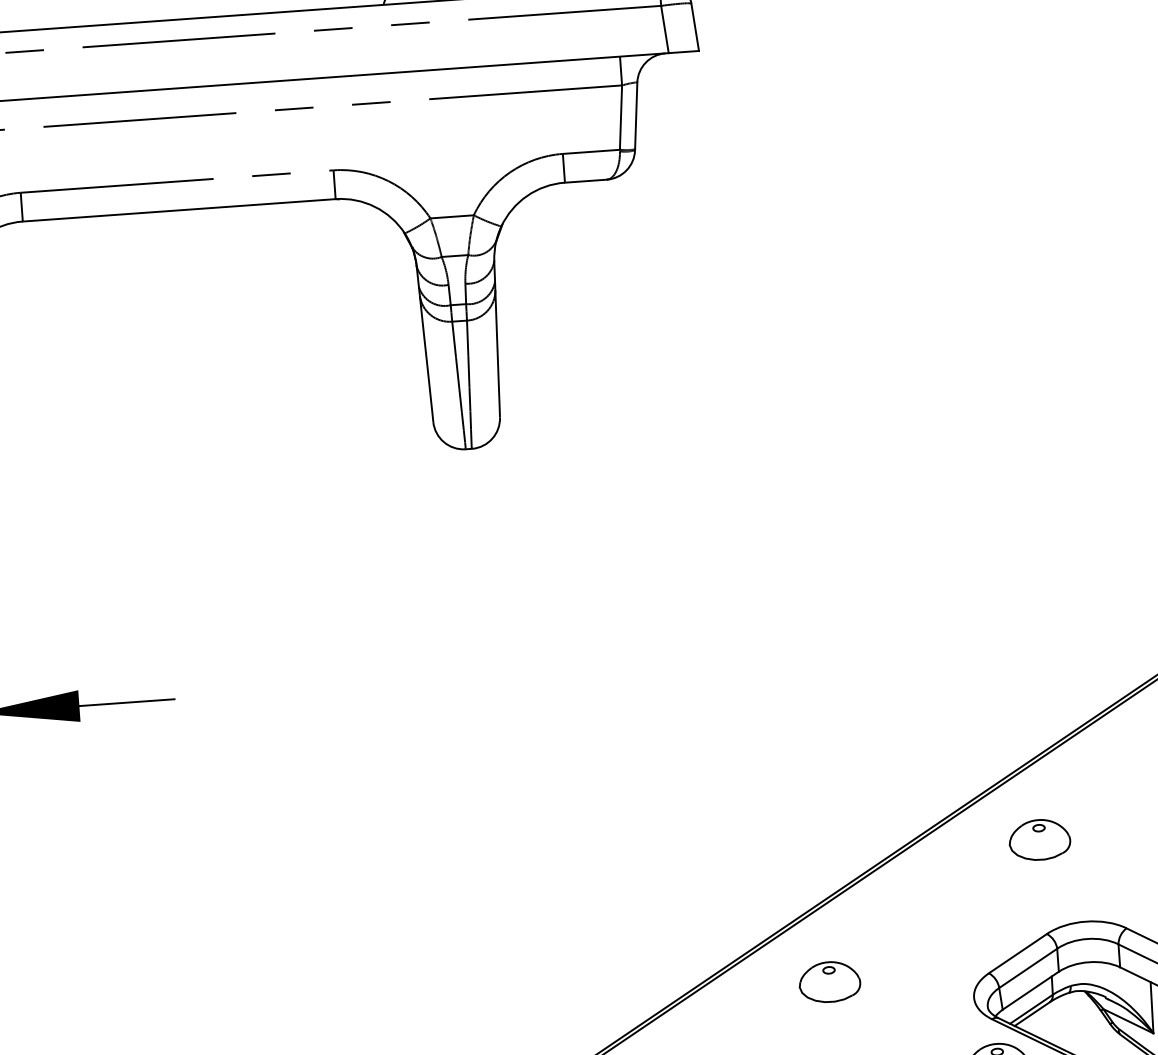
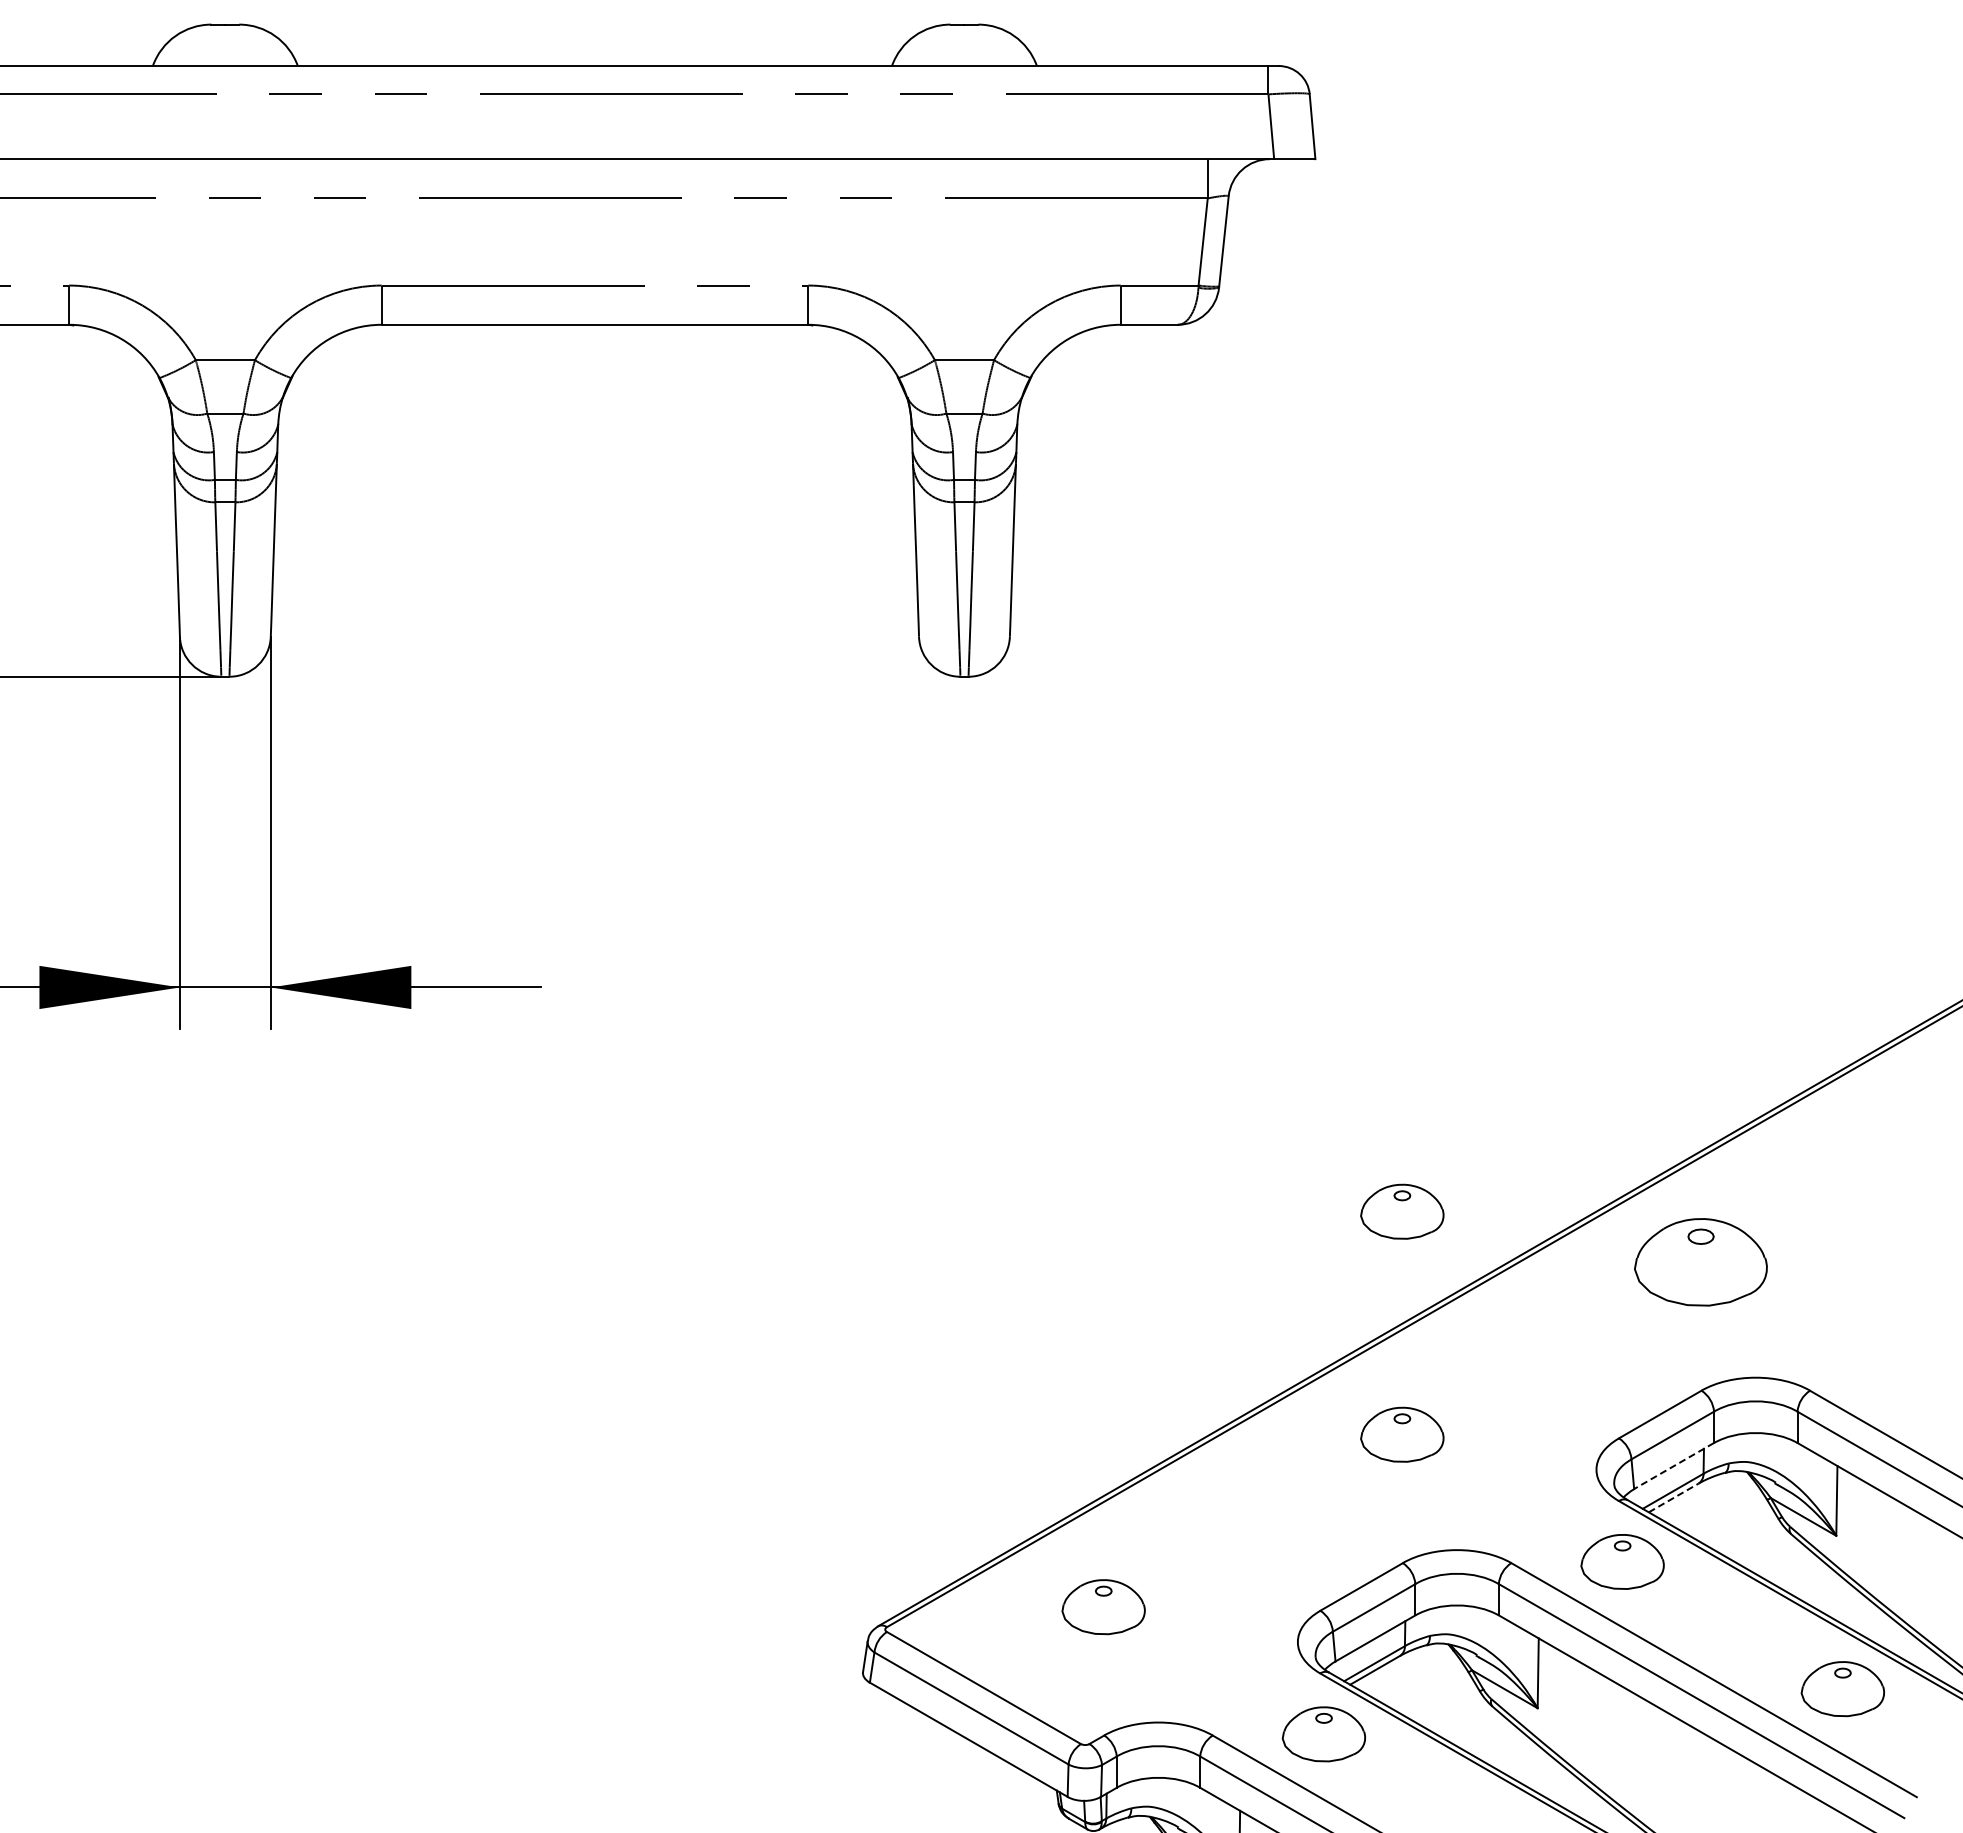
part: (818, 818) -> (1402, 1211), added
part: (1039, 840) -> (1700, 1262), size x1.6
line: (1030, 991) -> (1673, 1466), solid -> dashed
line: (1032, 1013) -> (1673, 1497), solid -> dashed

